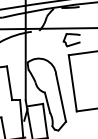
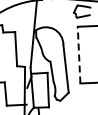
line: (72, 82) -> (78, 54), solid -> dashed

